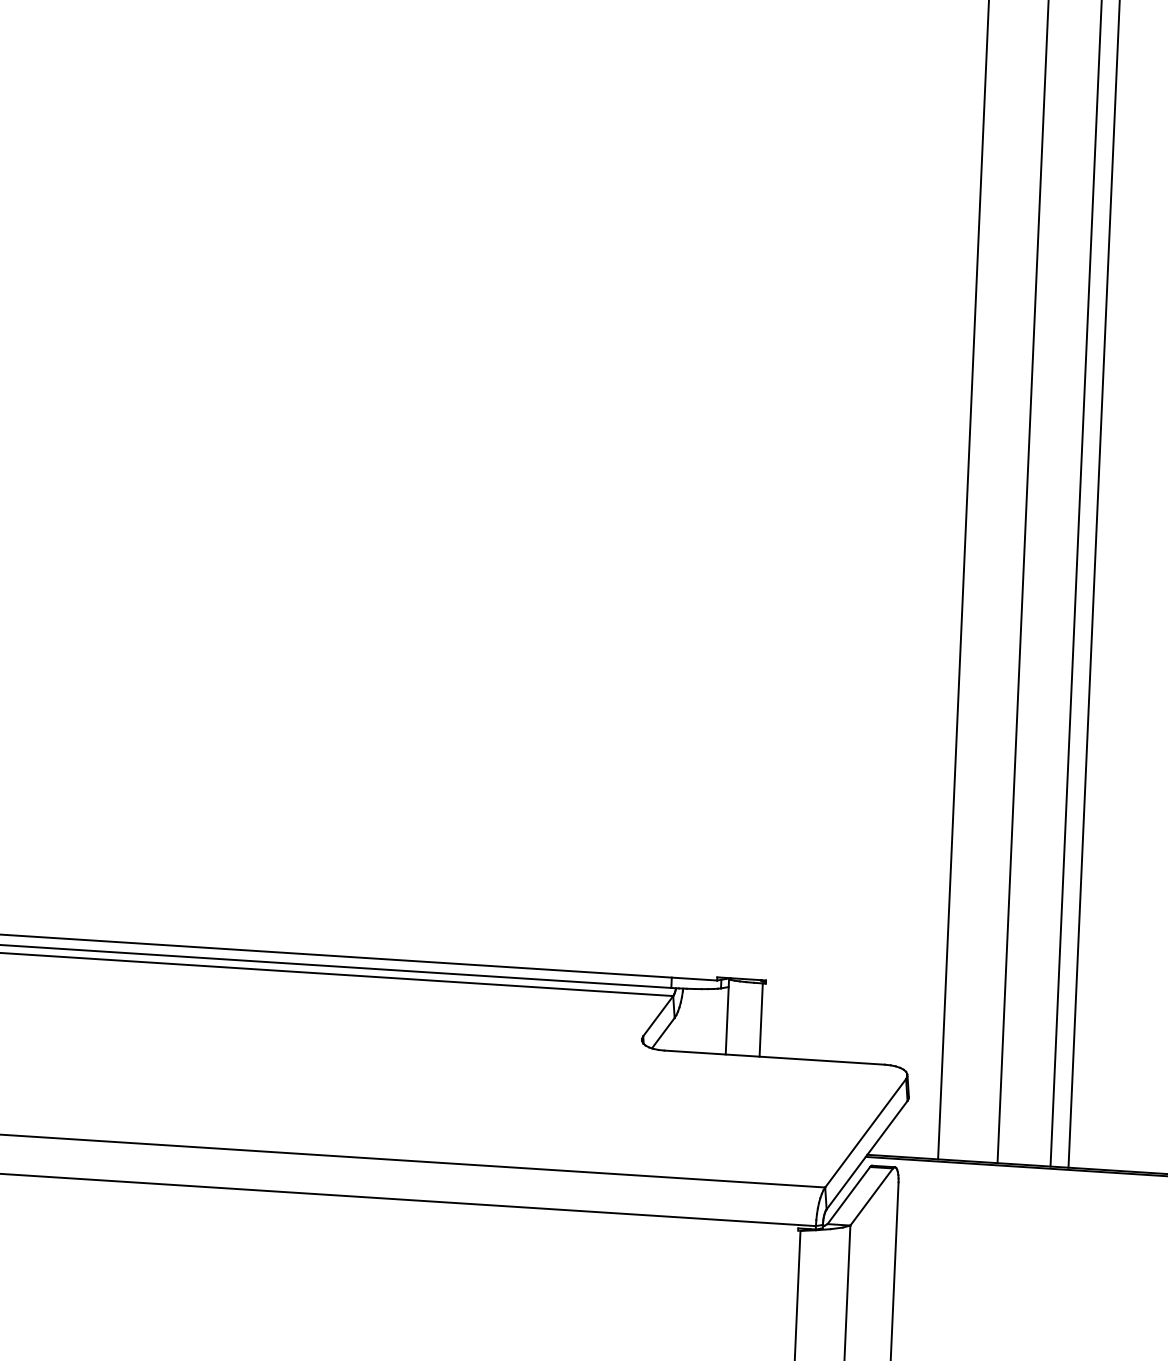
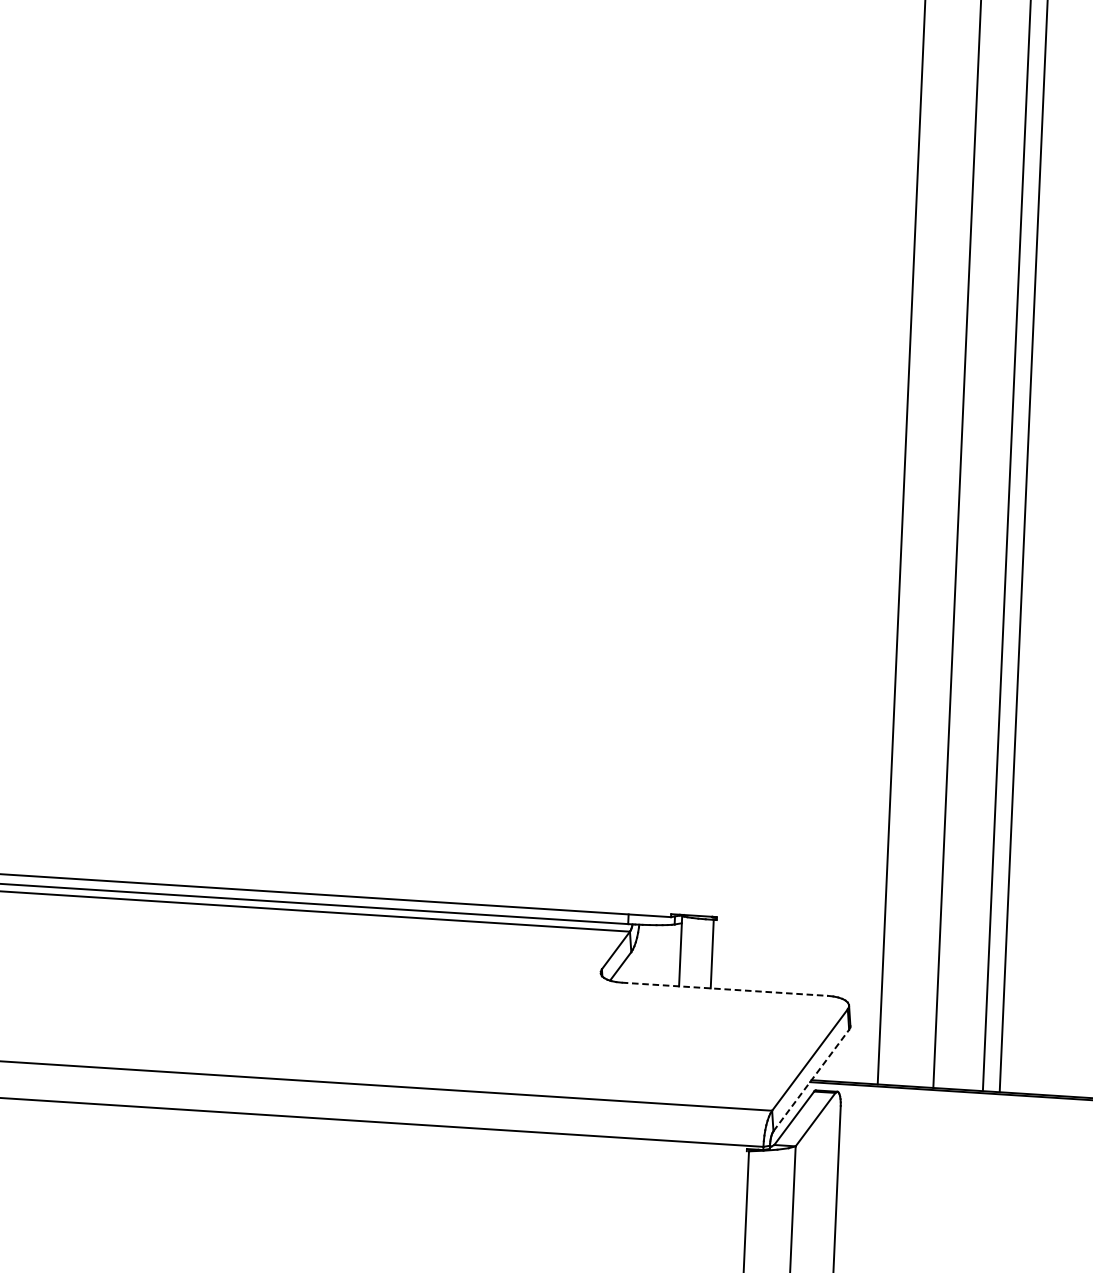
line: (775, 1057) -> (725, 989), solid -> dashed
line: (867, 1155) -> (811, 1080), solid -> dashed

